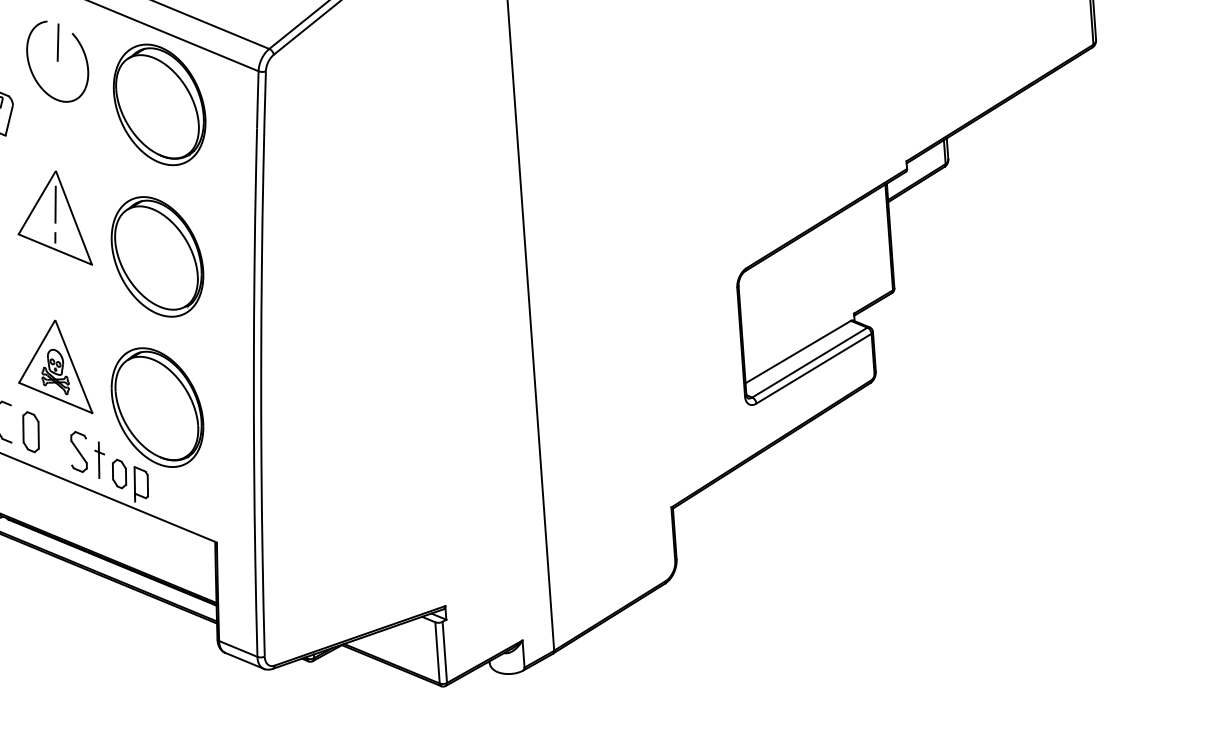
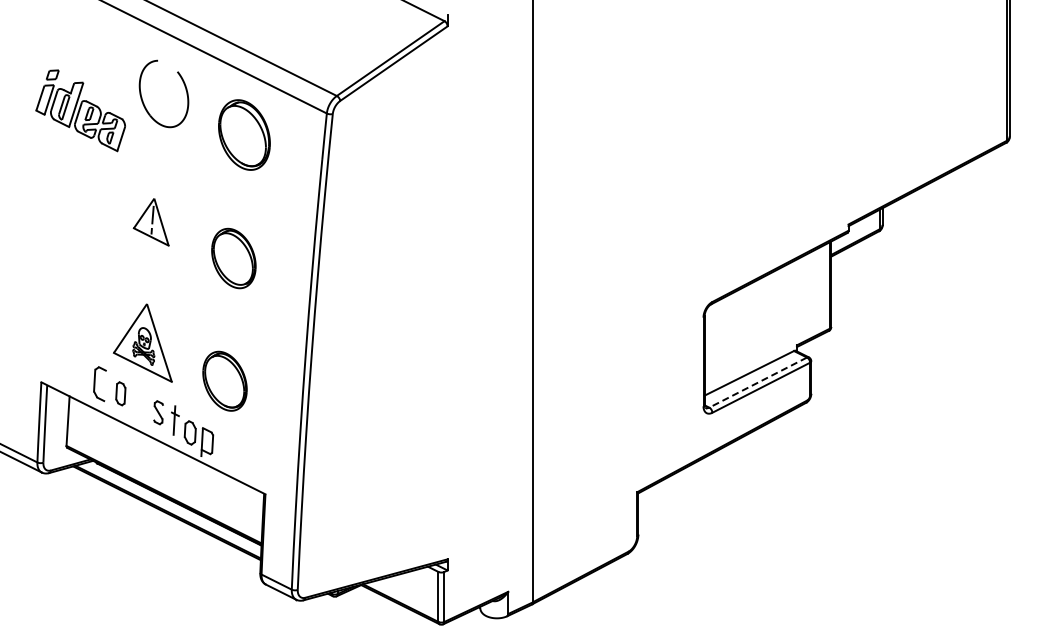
line: (58, 42) -> (165, 78), removed
part: (159, 104) -> (244, 134), size x0.7
part: (53, 219) -> (151, 222), size x0.6
part: (157, 256) -> (233, 258), size x0.6
line: (810, 362) -> (758, 382), solid -> dashed
part: (156, 408) -> (224, 381), size x0.6
part: (30, 431) -> (120, 393), size x0.7
part: (78, 451) -> (158, 412), size x0.7

